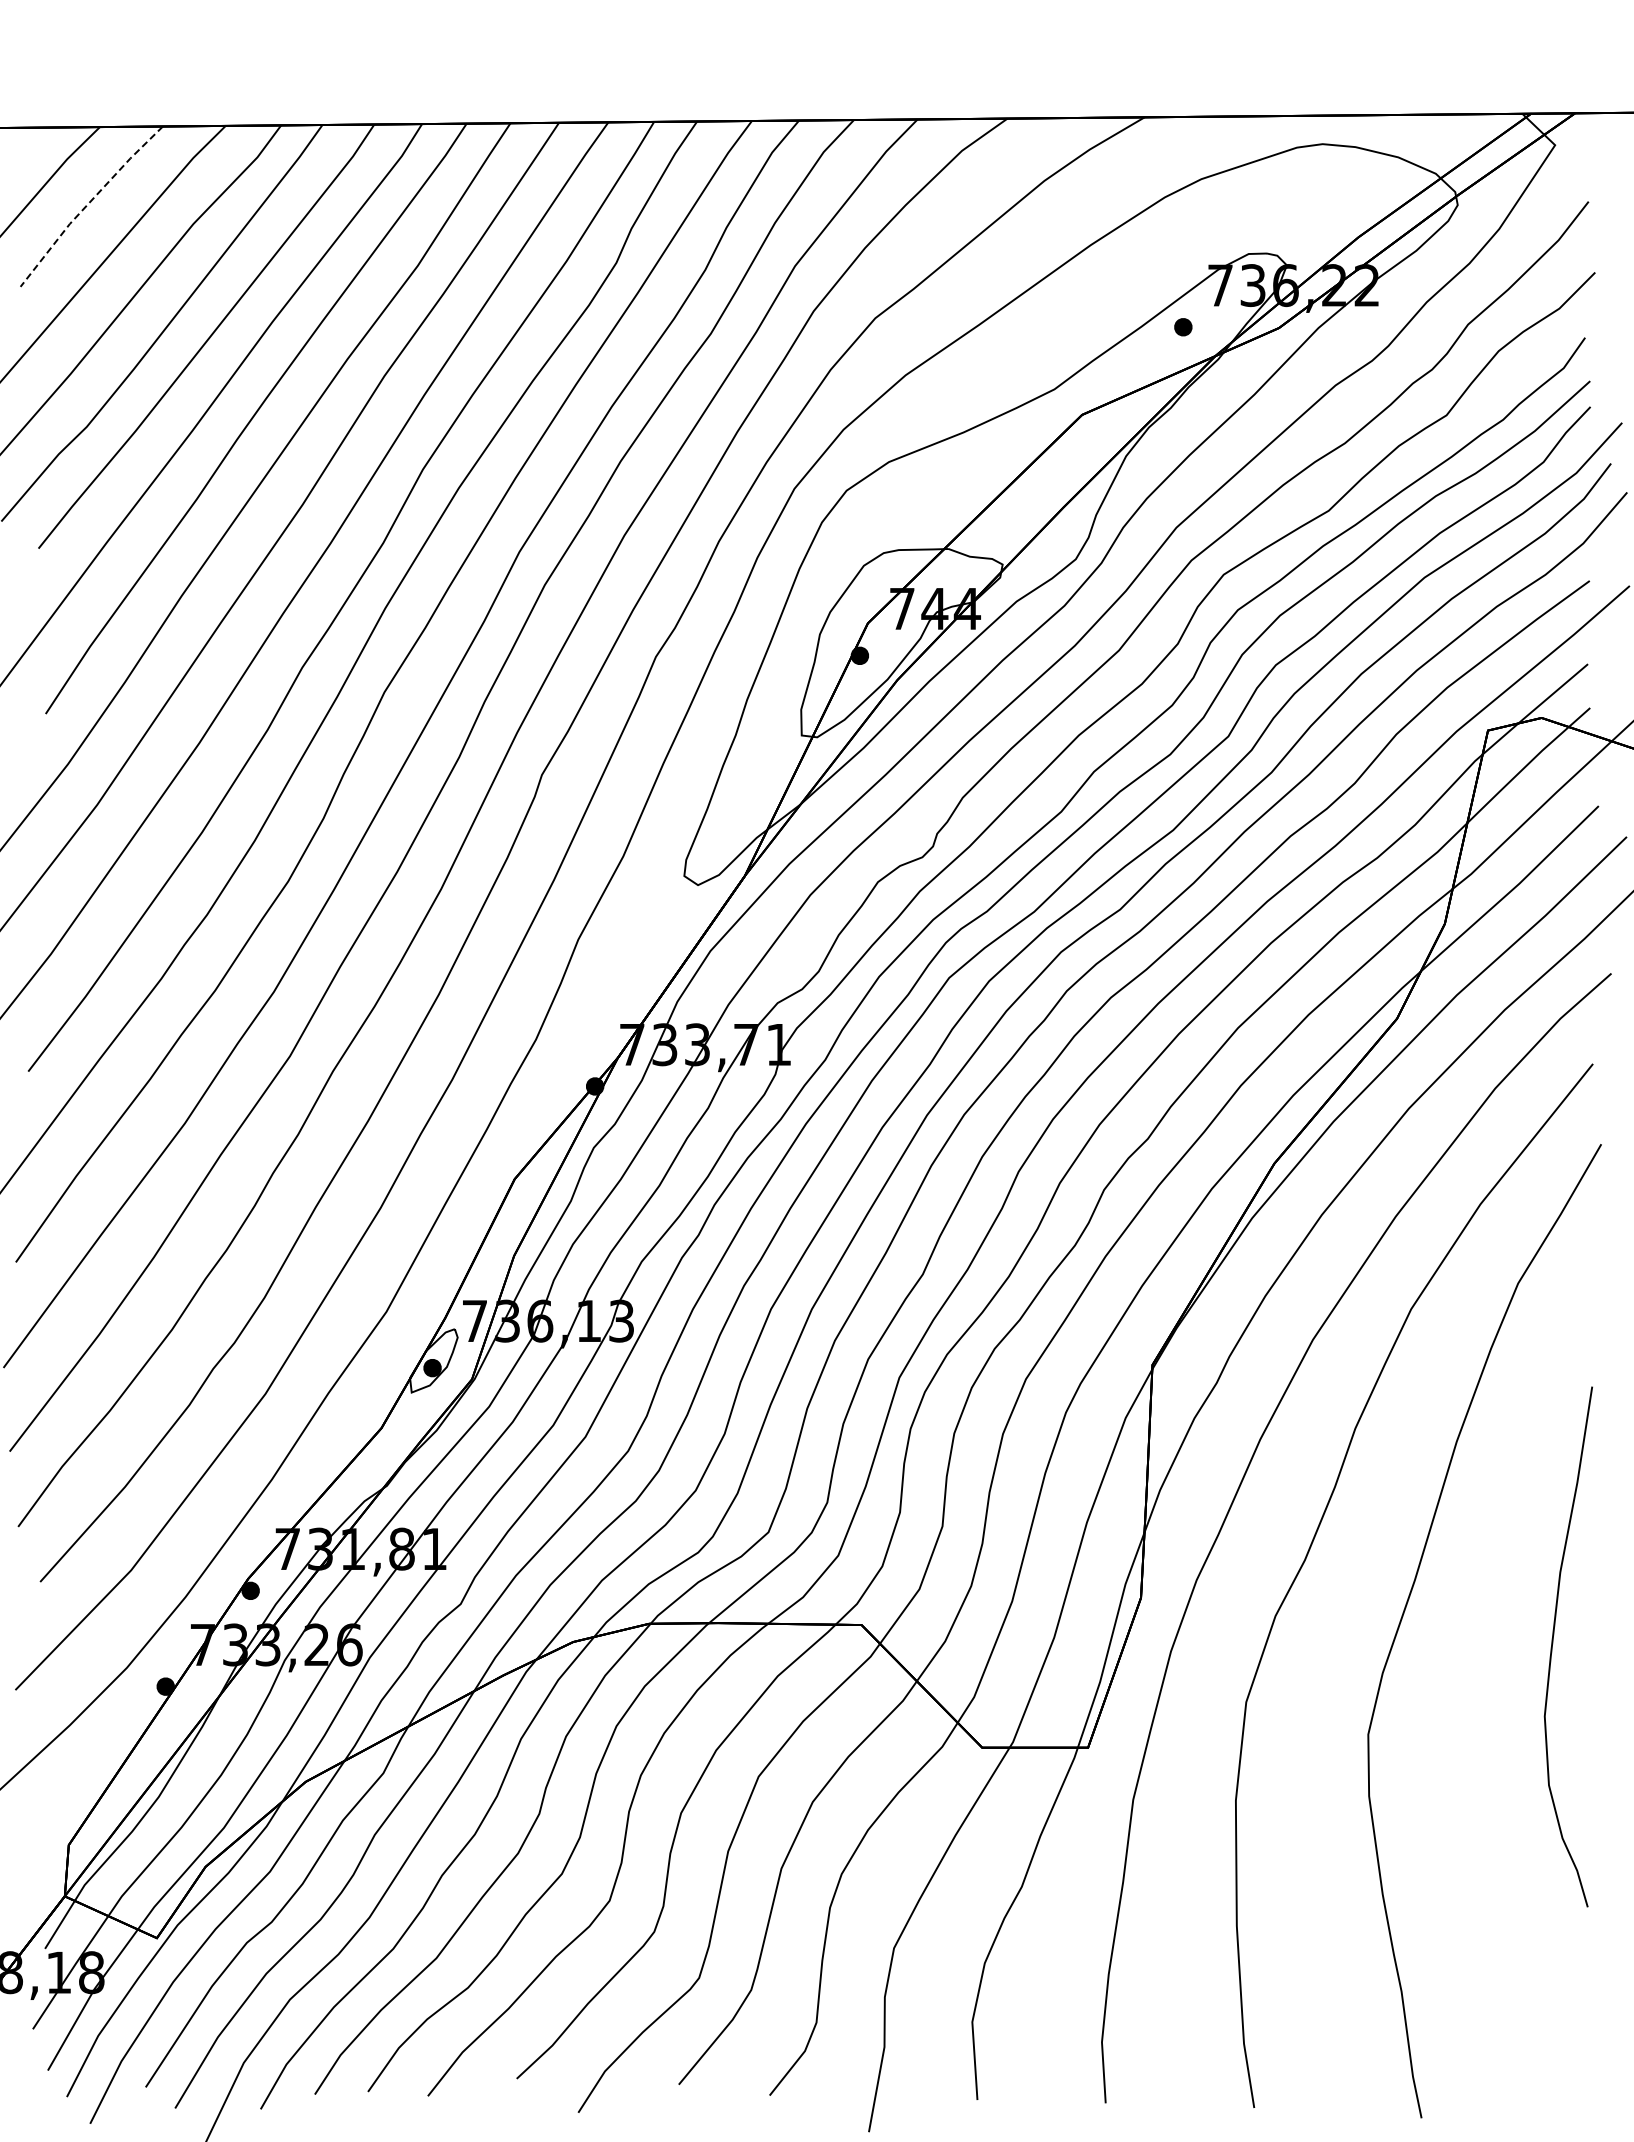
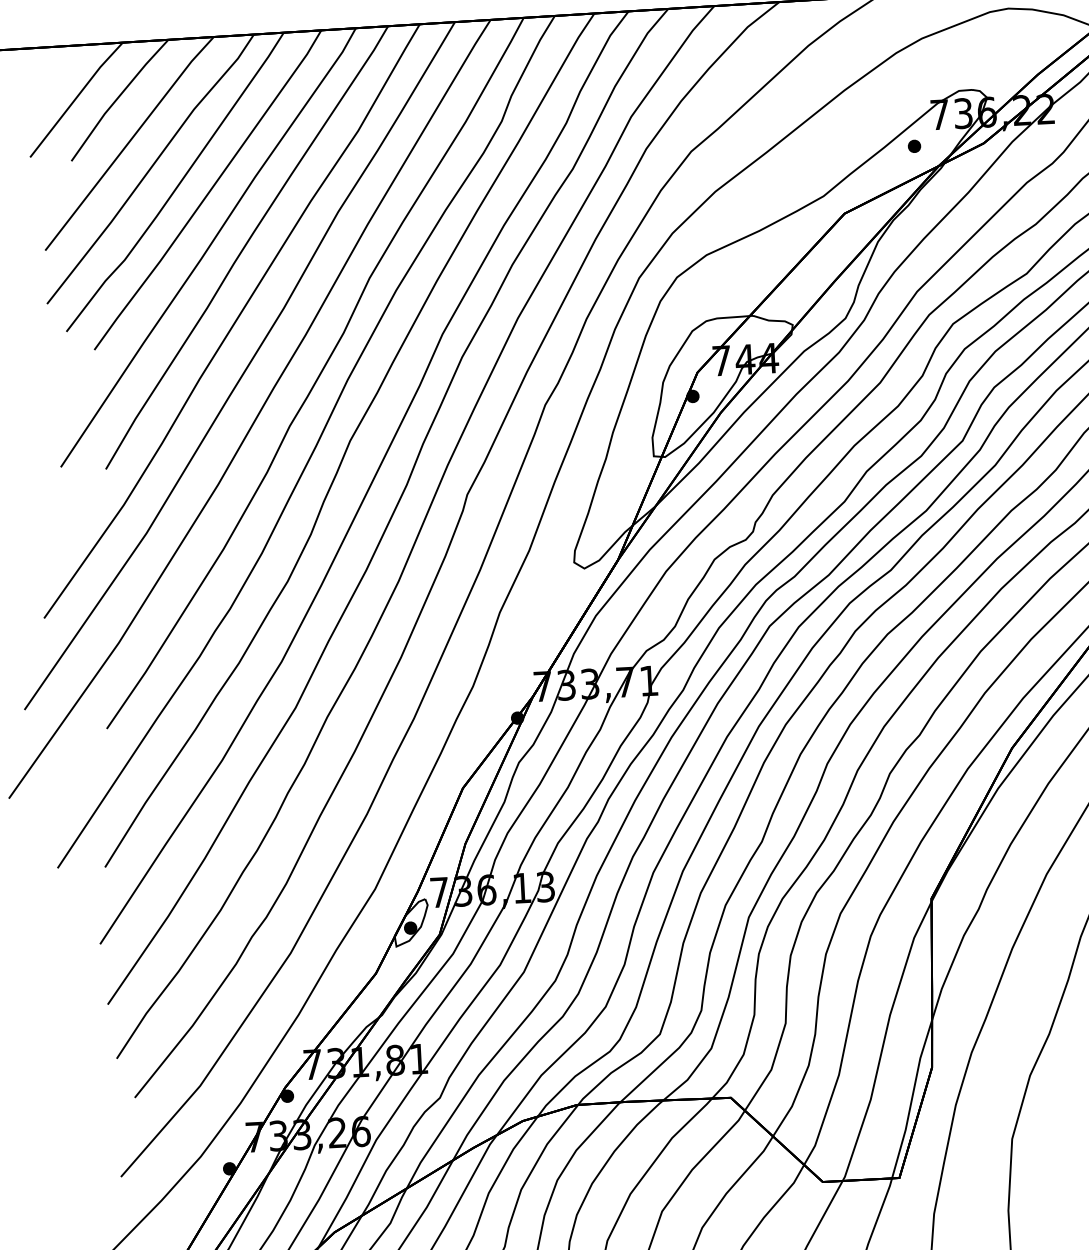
line: (88, 203) -> (117, 98), dashed -> solid

